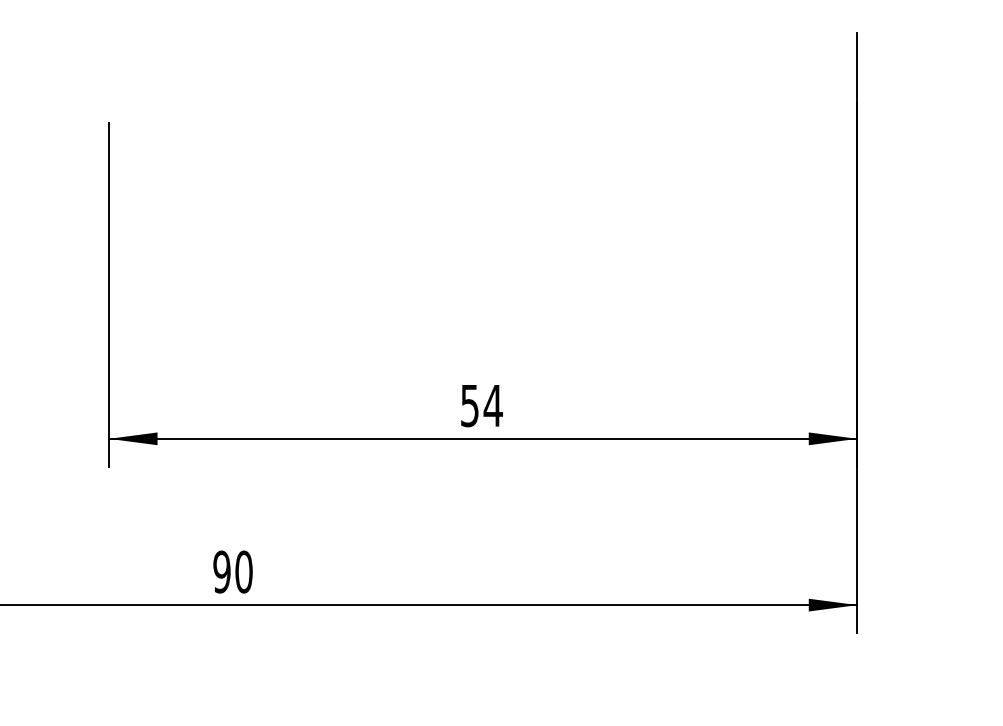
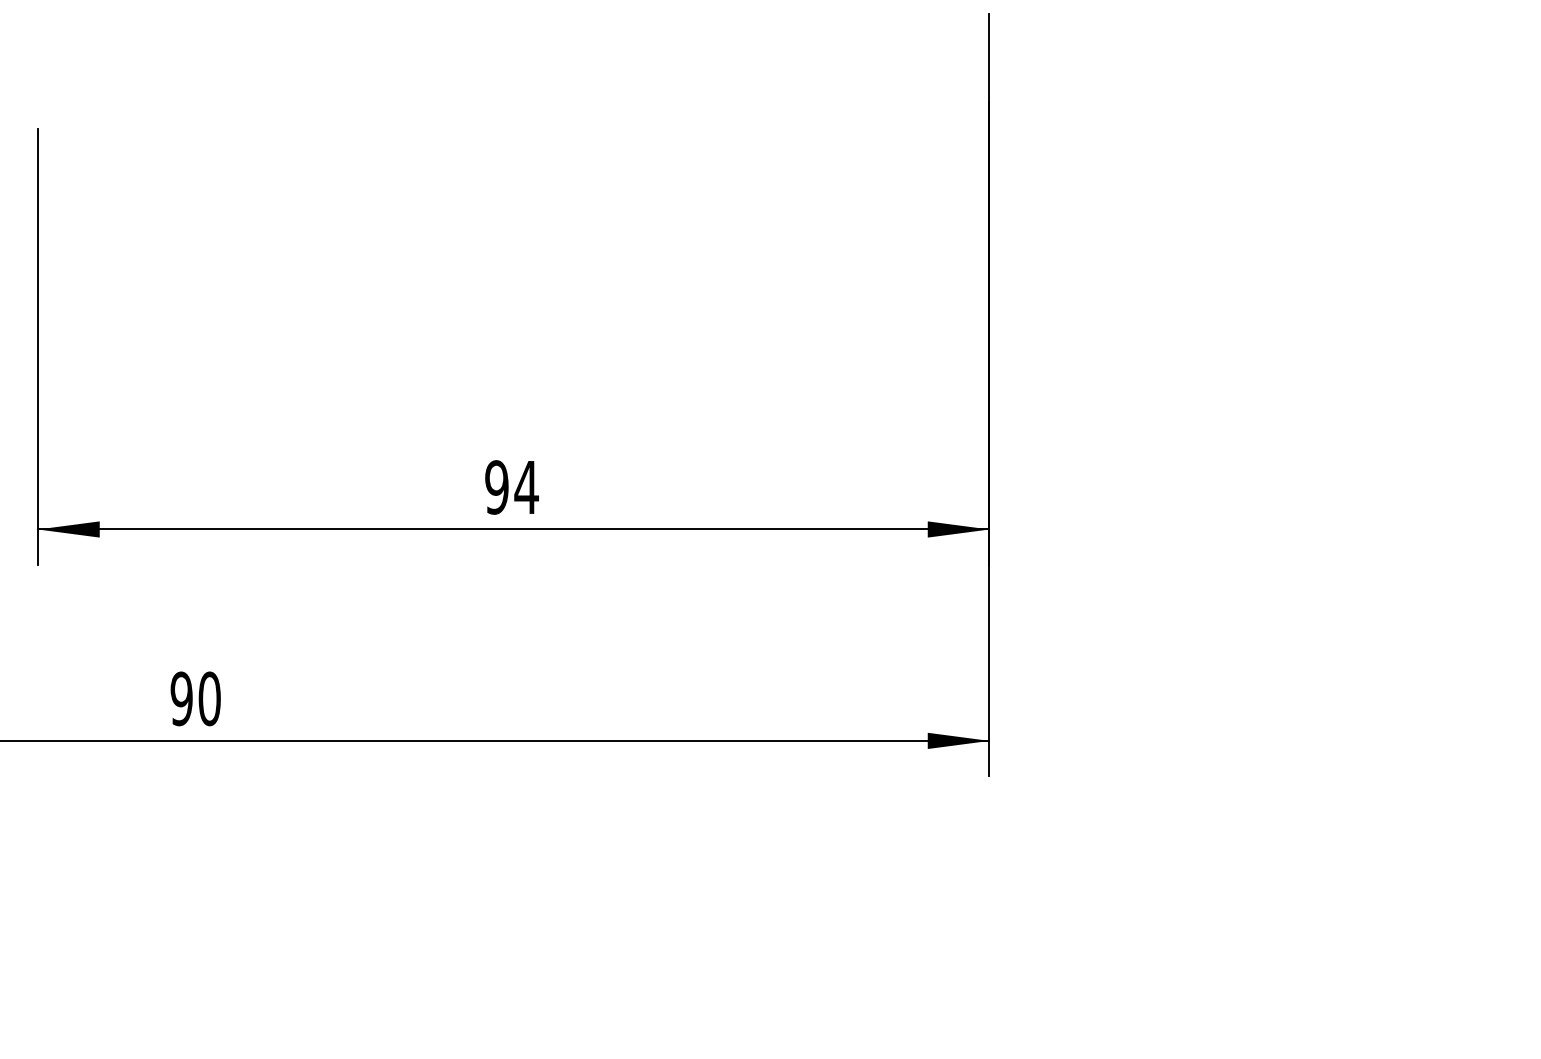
text: (469, 405) -> (496, 487), 54 -> 94

